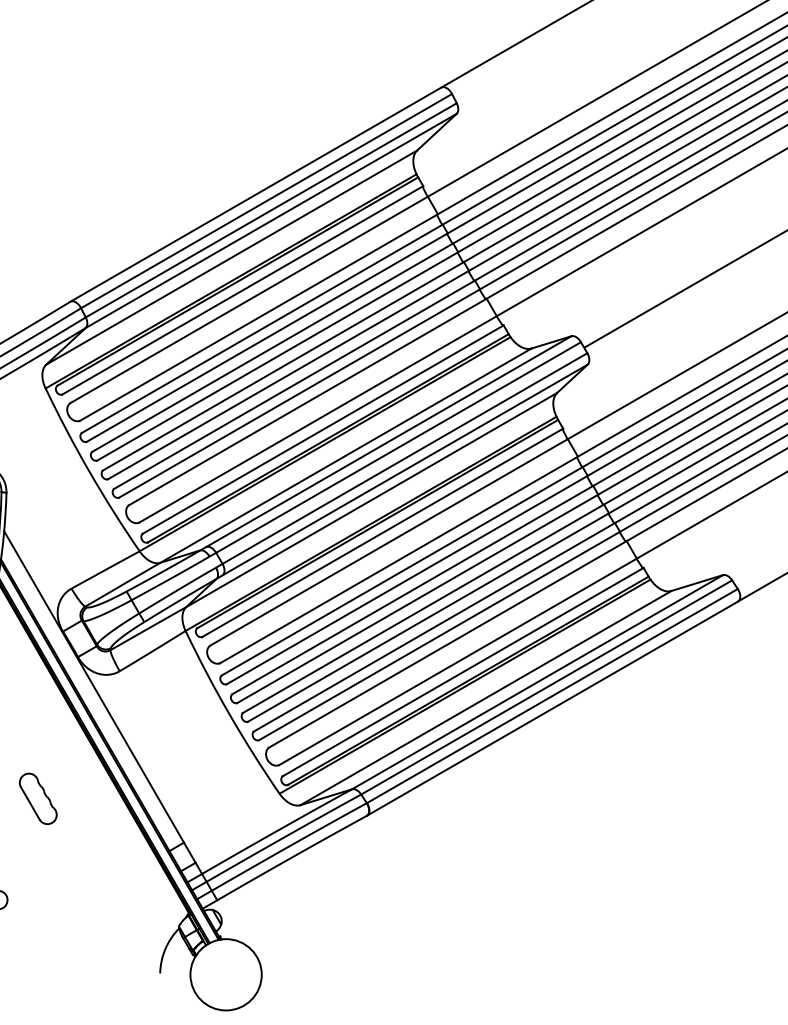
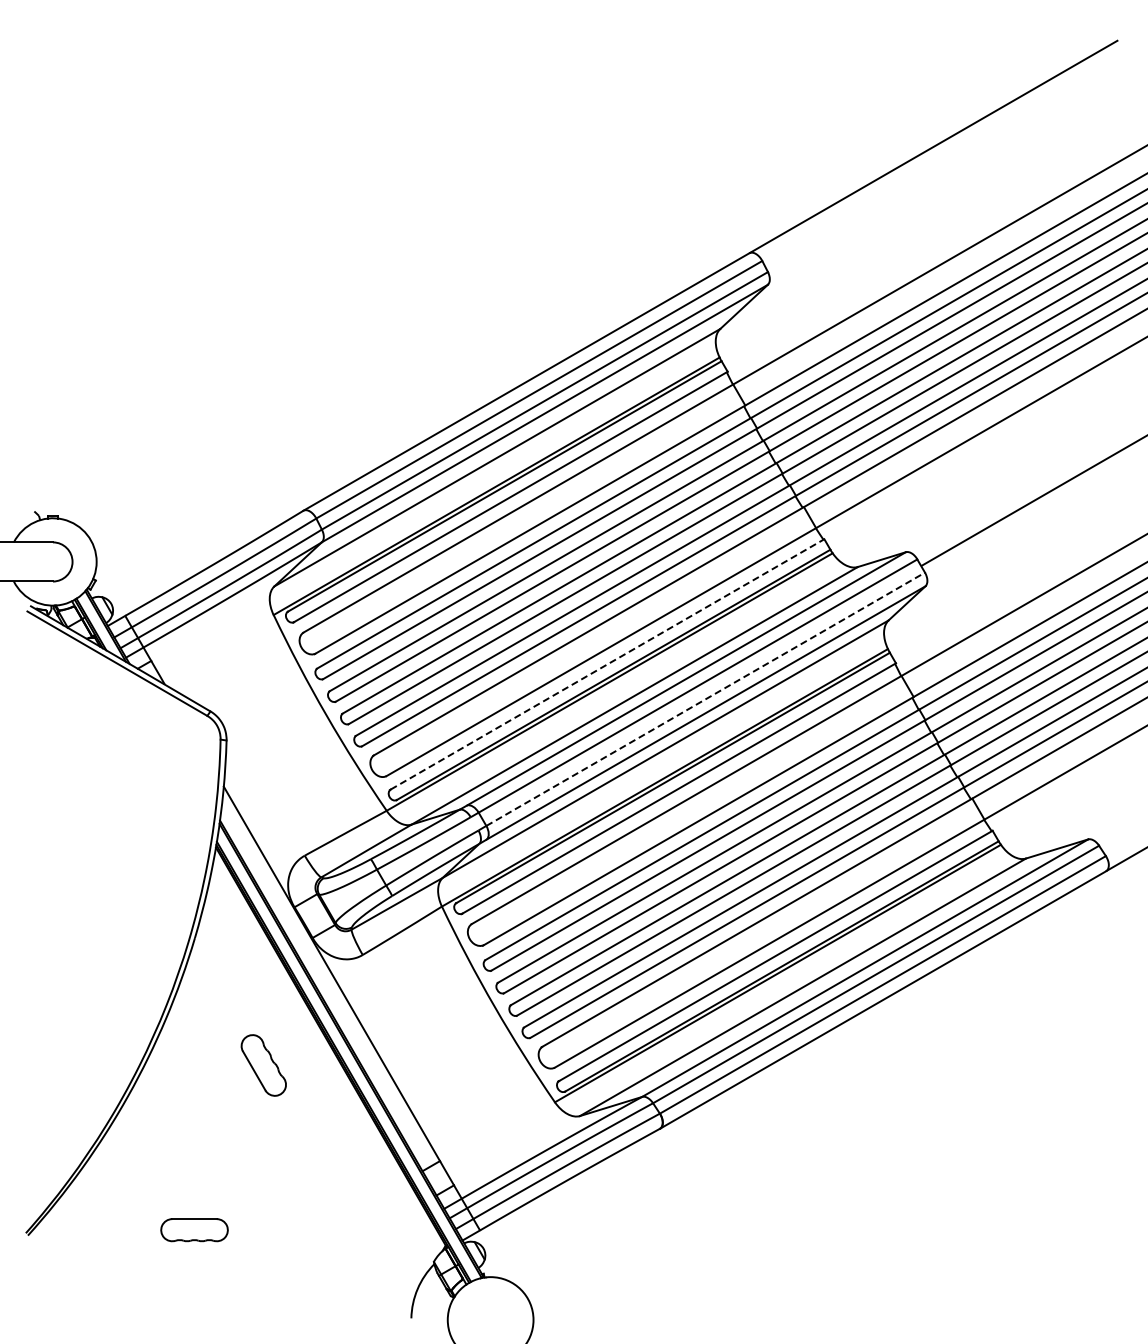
line: (323, 429) -> (607, 664), solid -> dashed
line: (405, 458) -> (706, 699), solid -> dashed
part: (38, 798) -> (263, 1065), moved

